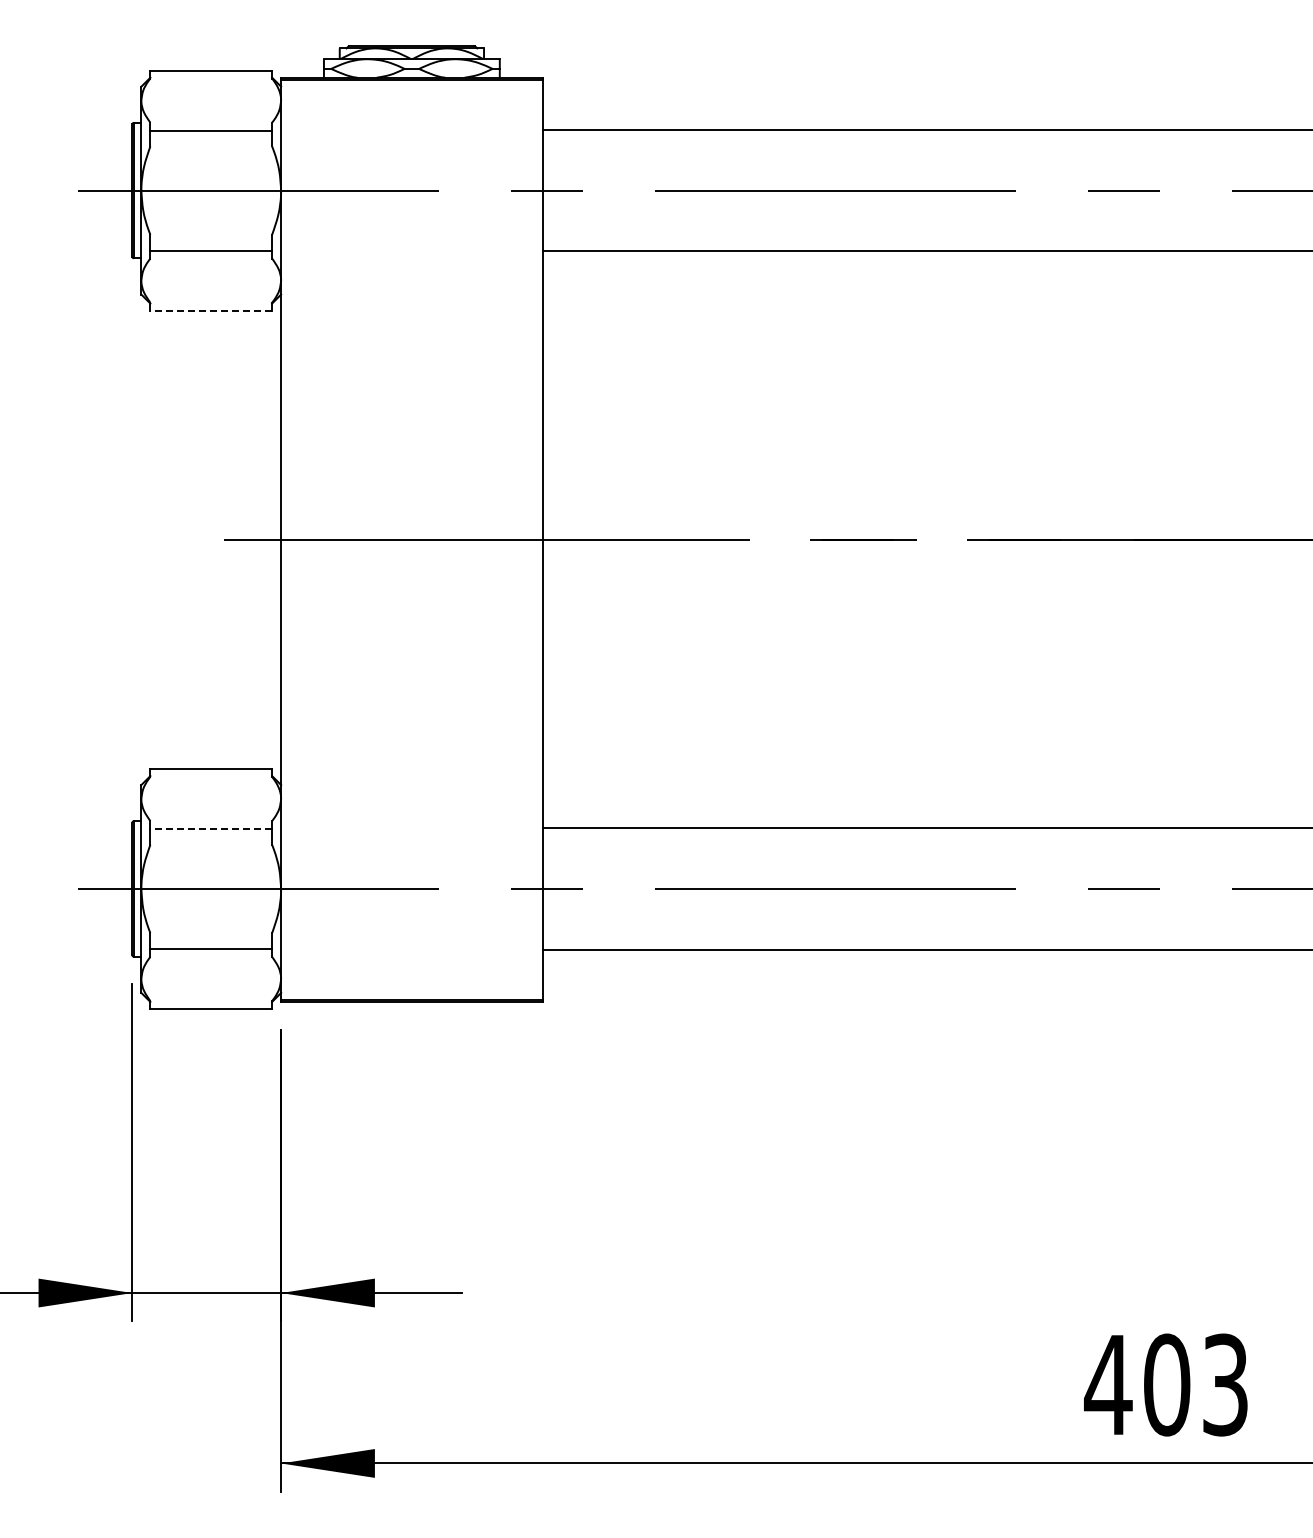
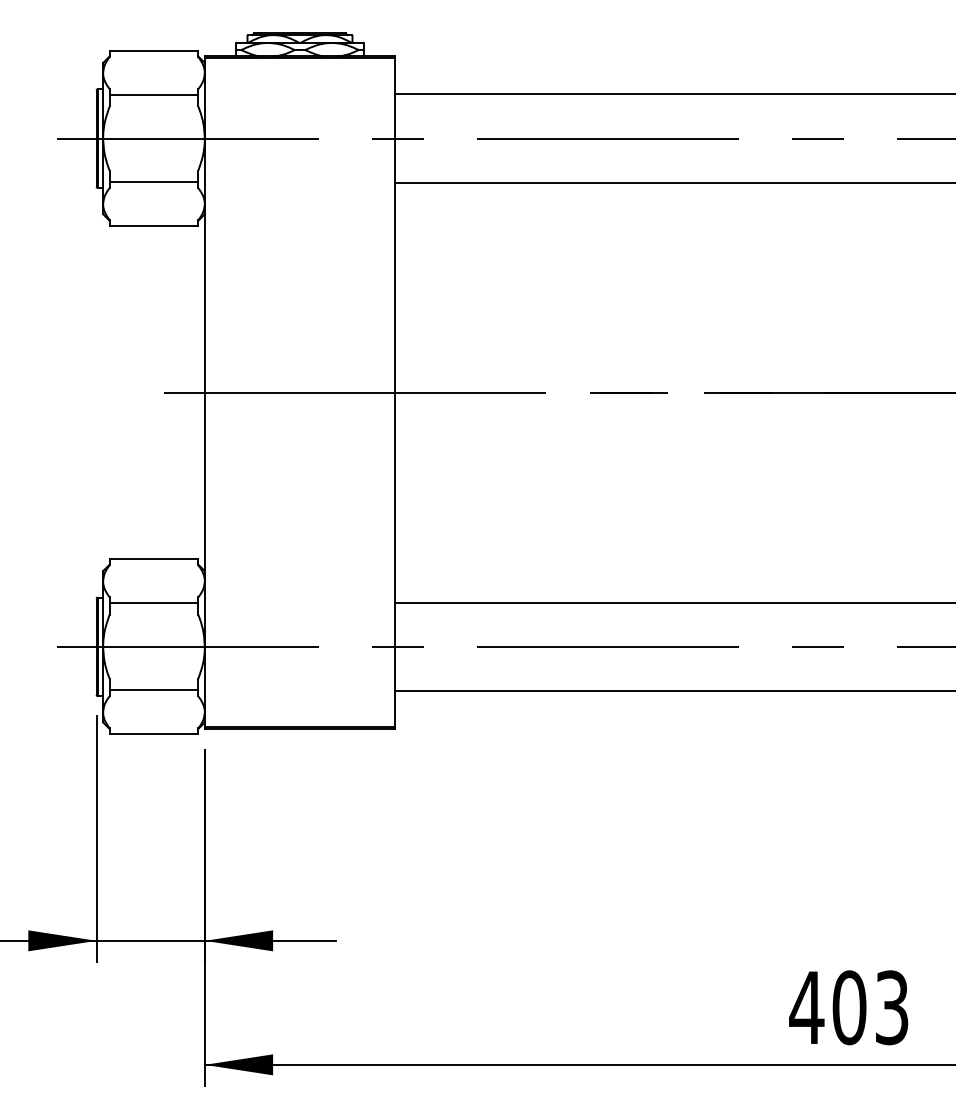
line: (211, 310) -> (154, 225), dashed -> solid
line: (211, 828) -> (154, 602), dashed -> solid

